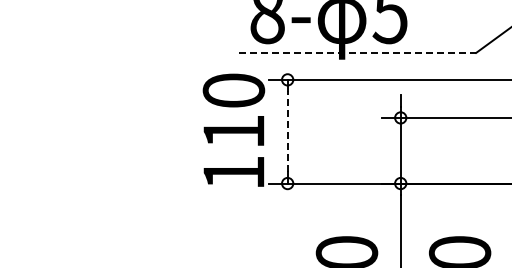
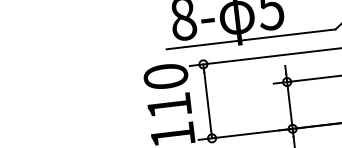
line: (358, 52) -> (251, 38), dashed -> solid
line: (287, 131) -> (207, 101), dashed -> solid

